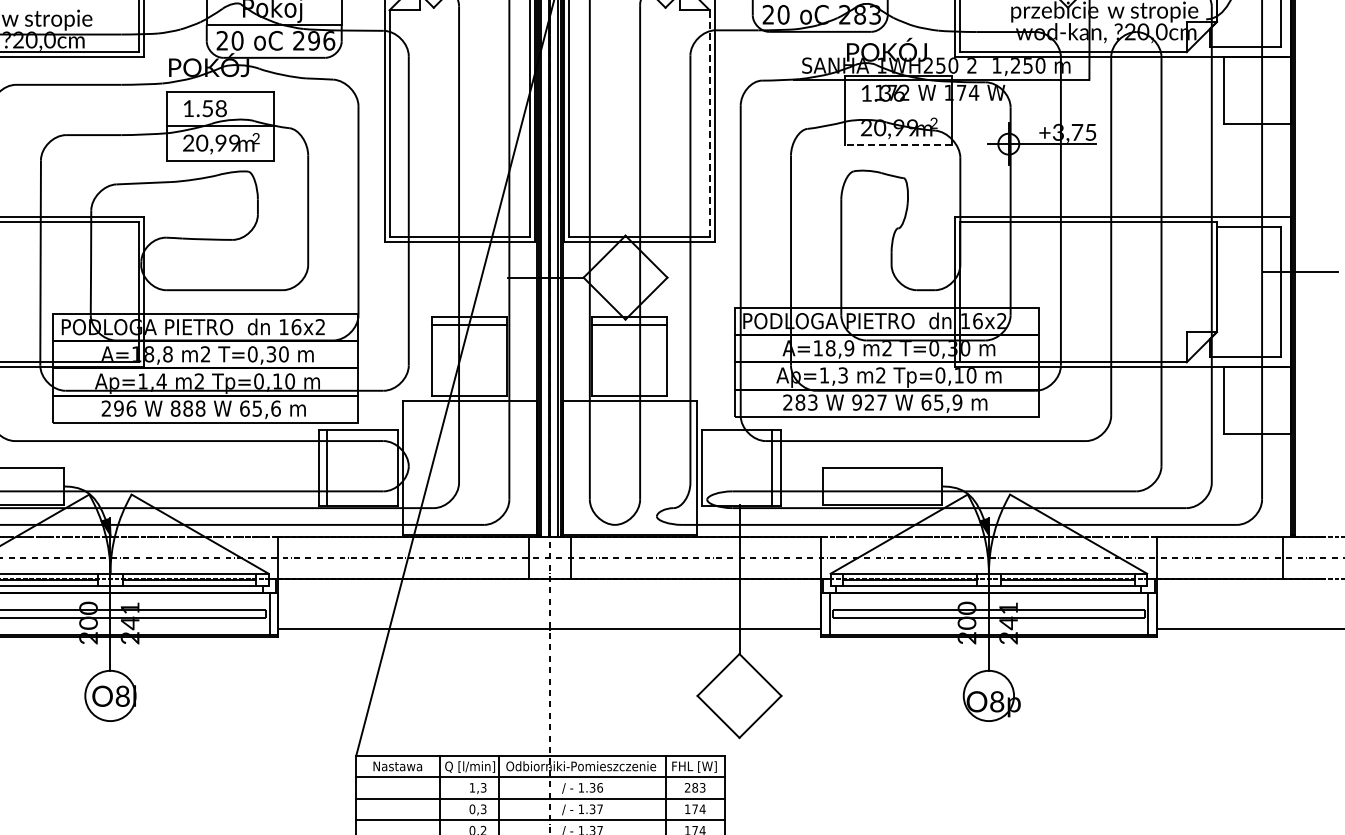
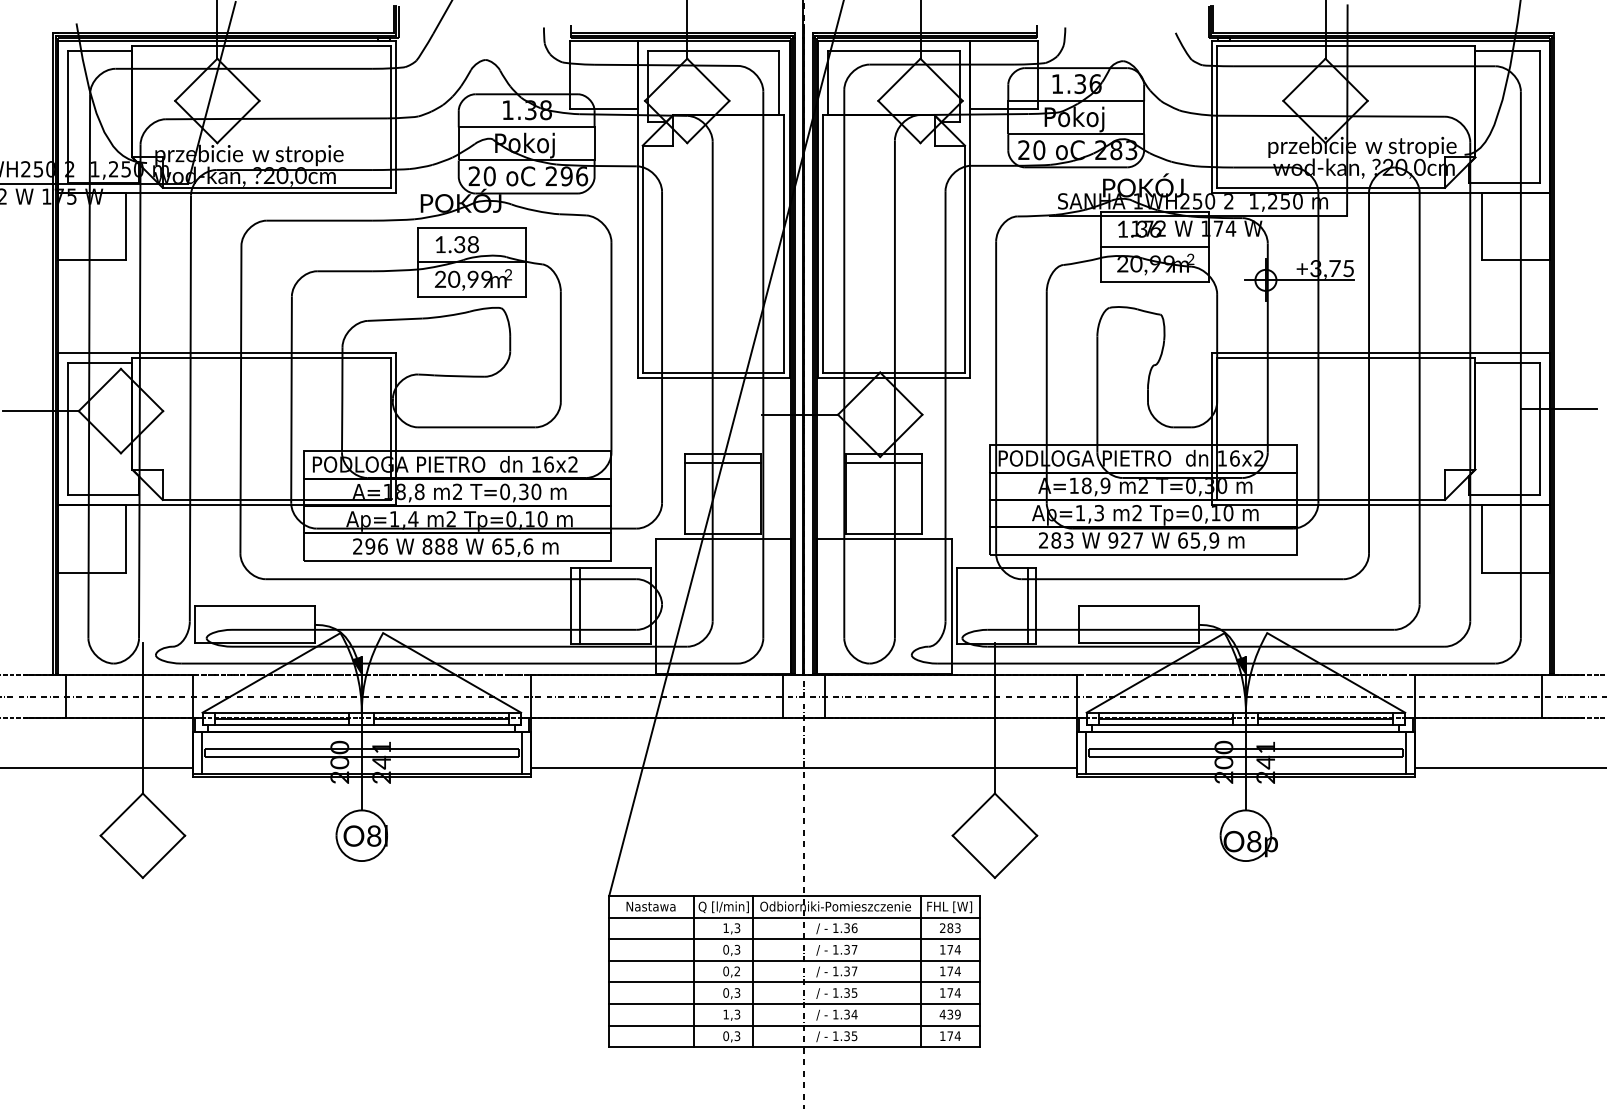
text: (207, 108) -> (459, 244), 1.58 -> 1.38
line: (898, 110) -> (1154, 246), added
line: (710, 123) -> (965, 259), dashed -> solid
line: (898, 145) -> (1154, 281), dashed -> solid

